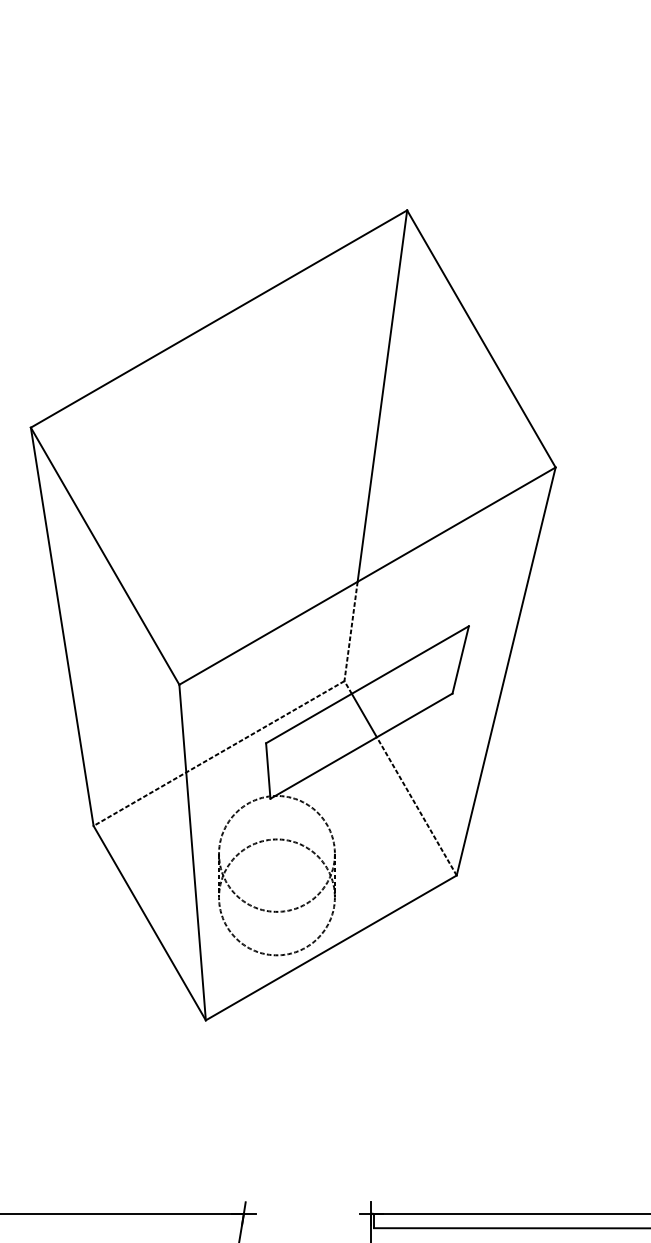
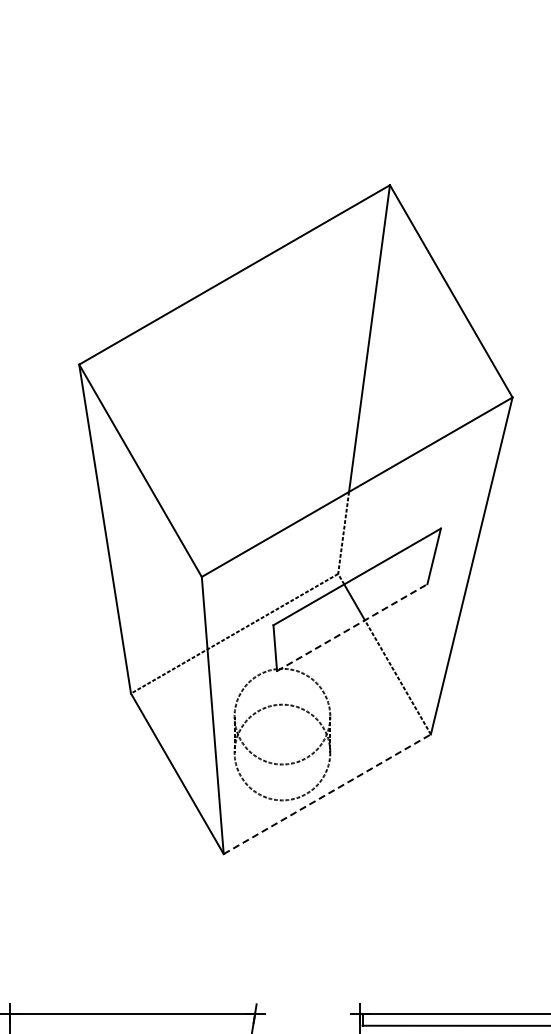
line: (361, 745) -> (352, 627), solid -> dashed
line: (331, 948) -> (327, 794), solid -> dashed

